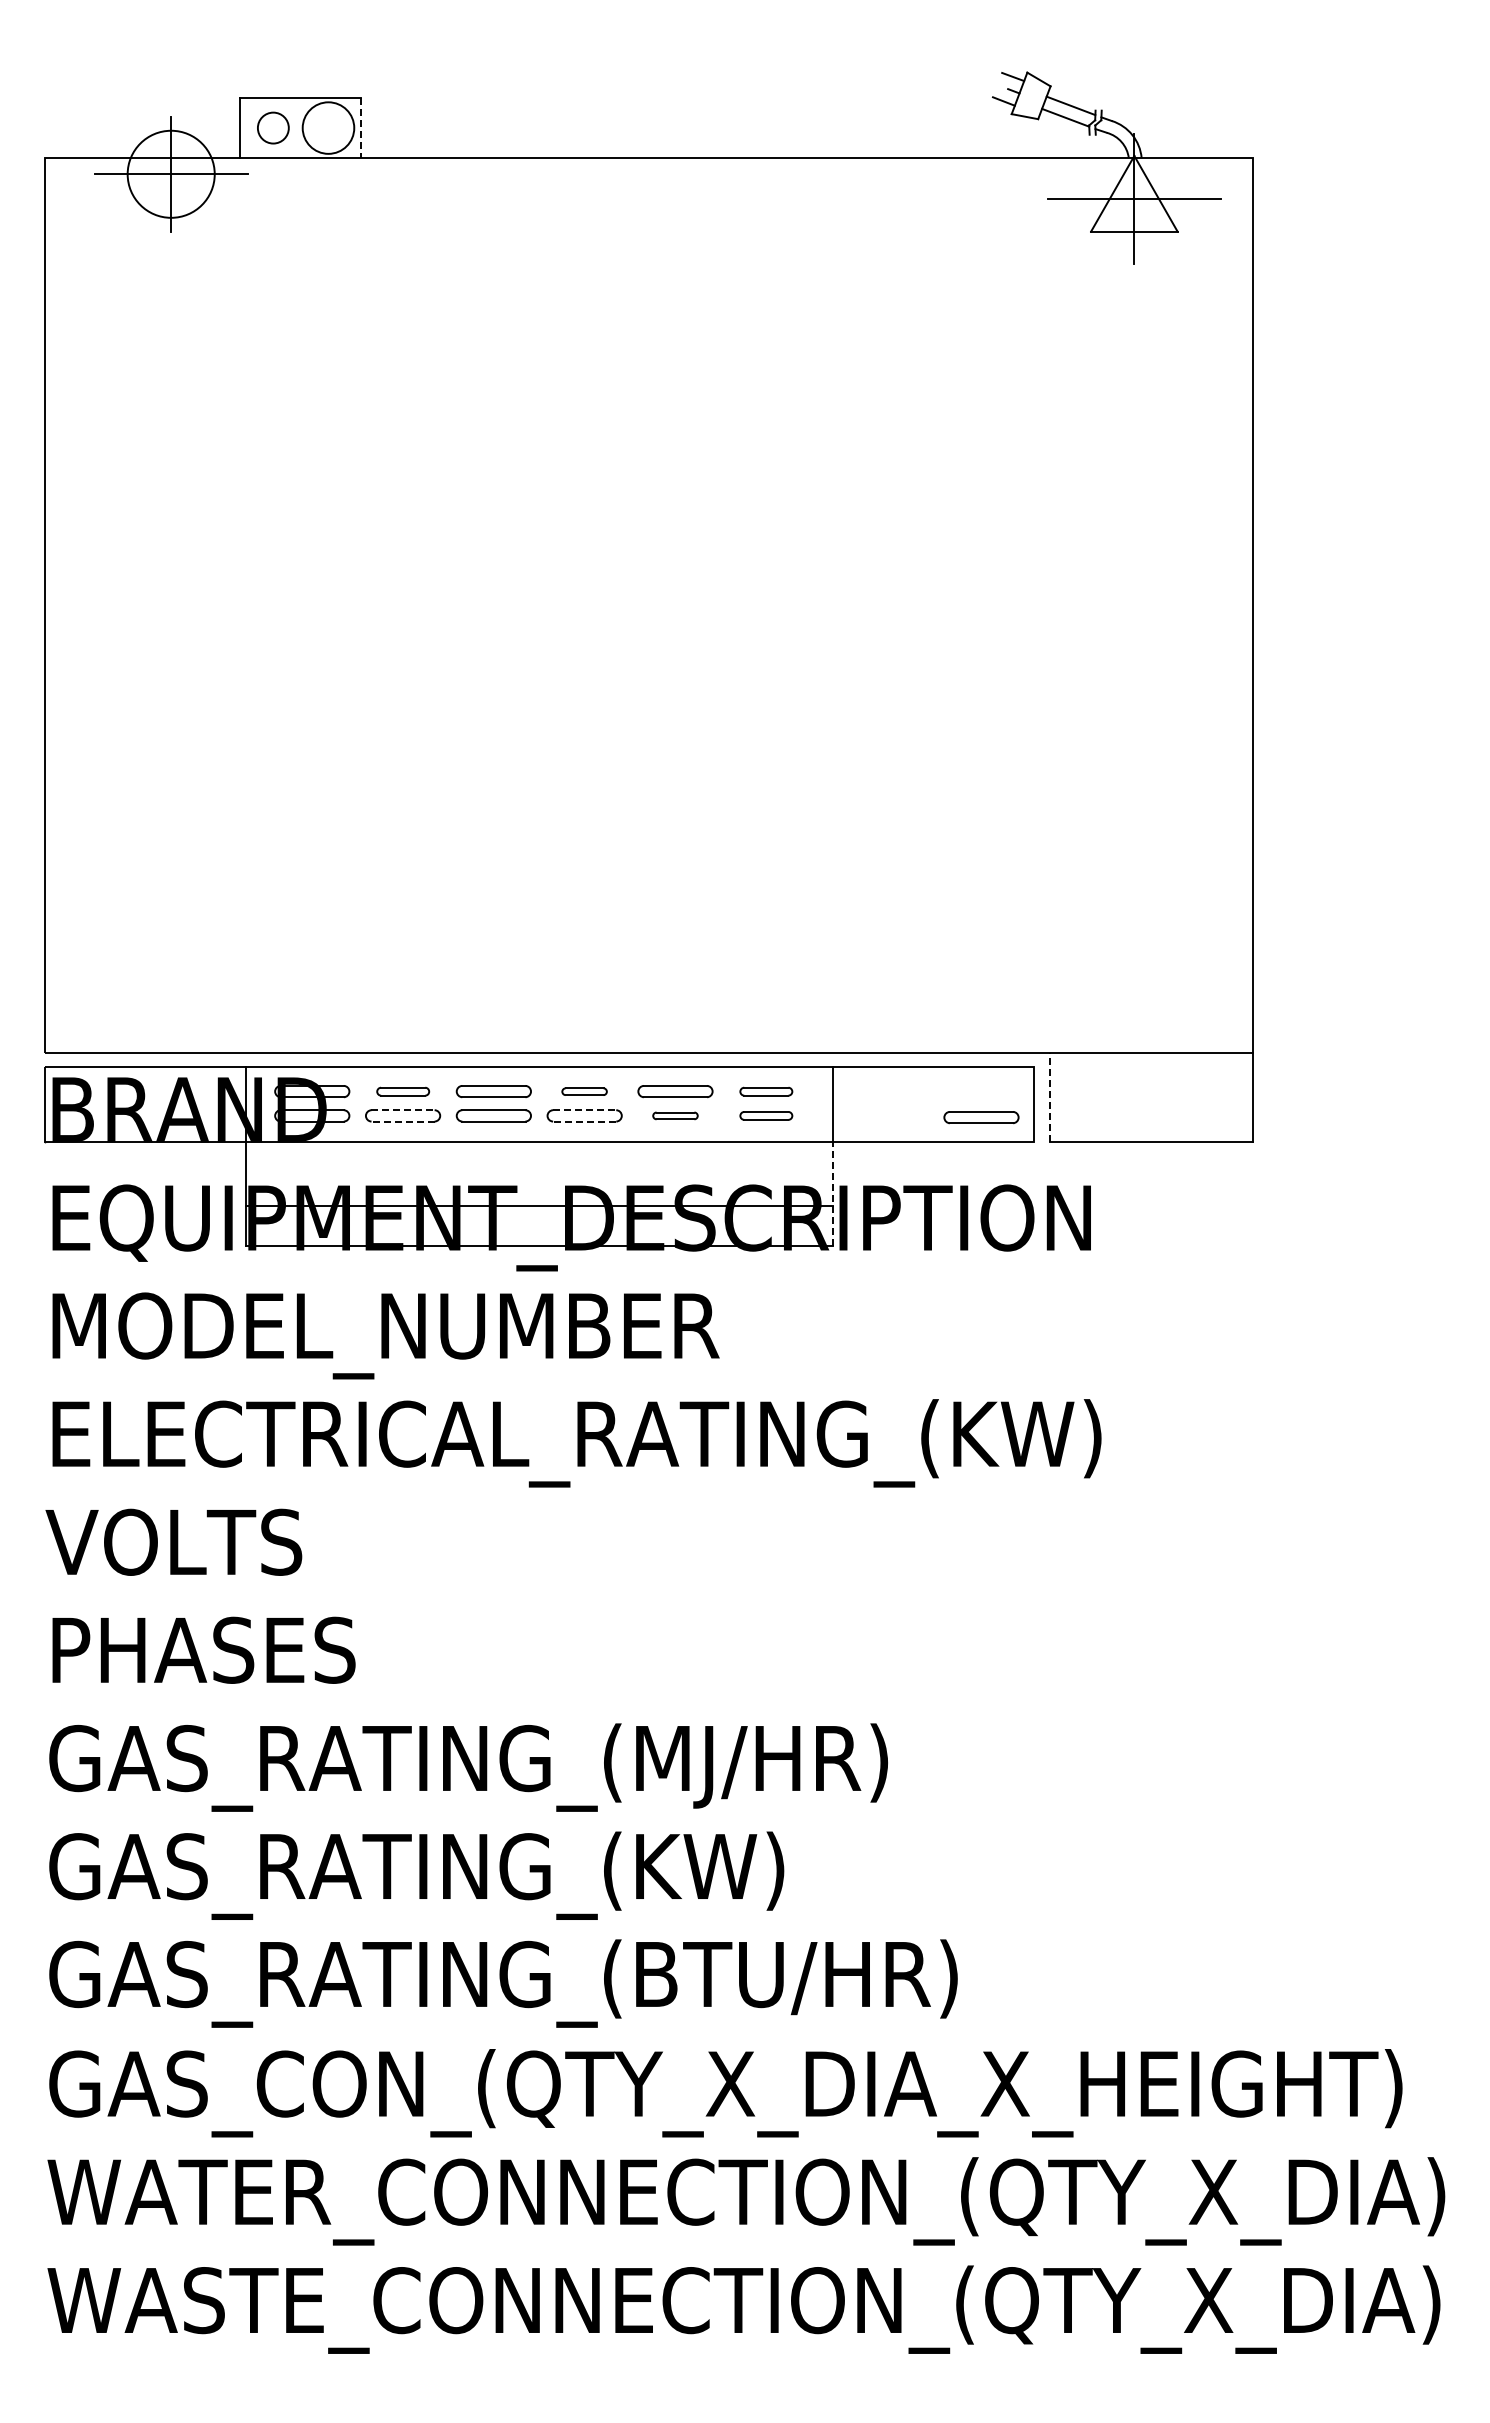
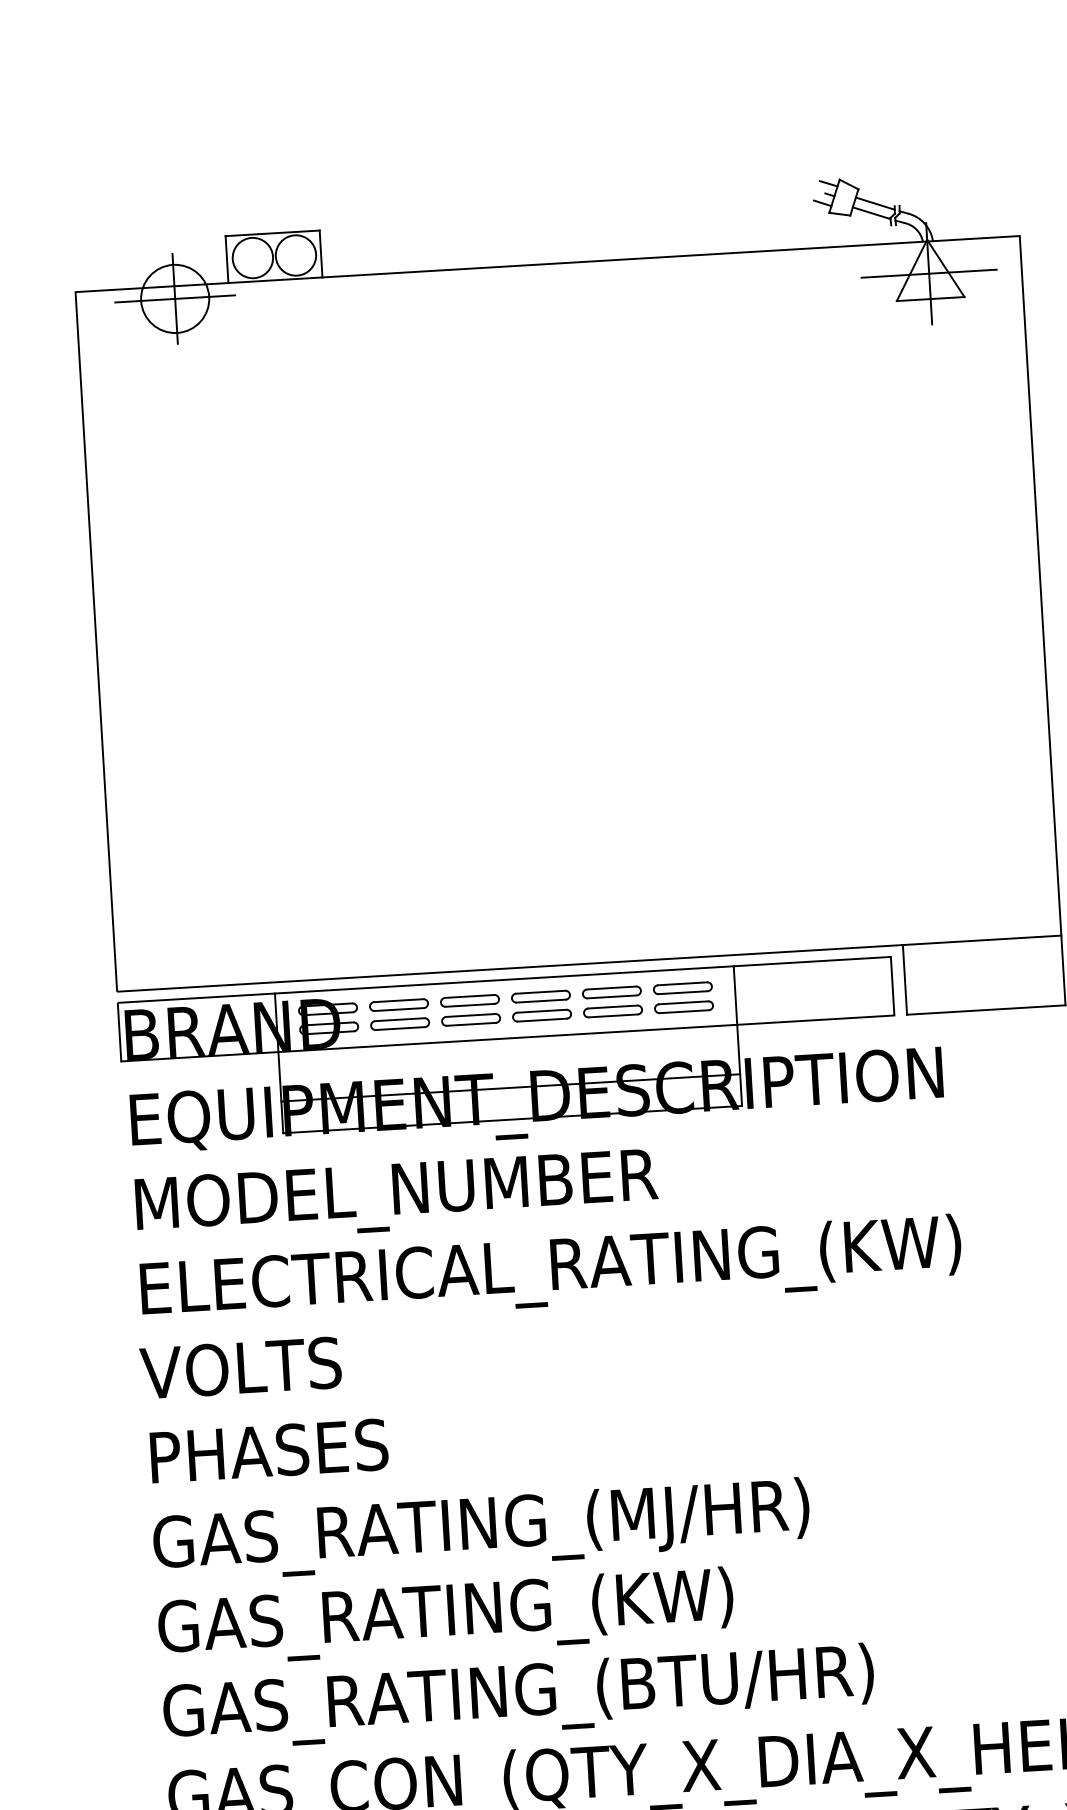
circle: (273, 127) -> (252, 257), size x1.67
line: (360, 128) -> (321, 254), dashed -> solid
part: (403, 1091) -> (399, 1005), size x1.43
part: (584, 1091) -> (540, 996), size x1.67
part: (766, 1091) -> (683, 988), size x1.43
line: (1050, 1097) -> (905, 979), dashed -> solid
line: (403, 1110) -> (400, 1019), dashed -> solid
line: (584, 1110) -> (541, 1011), dashed -> solid
part: (675, 1115) -> (613, 1011), size x1.67
part: (766, 1115) -> (684, 1006), size x1.43
part: (981, 1117) -> (852, 998), removed
line: (403, 1121) -> (400, 1028), dashed -> solid
line: (584, 1121) -> (542, 1020), dashed -> solid
line: (832, 1194) -> (739, 1065), dashed -> solid

